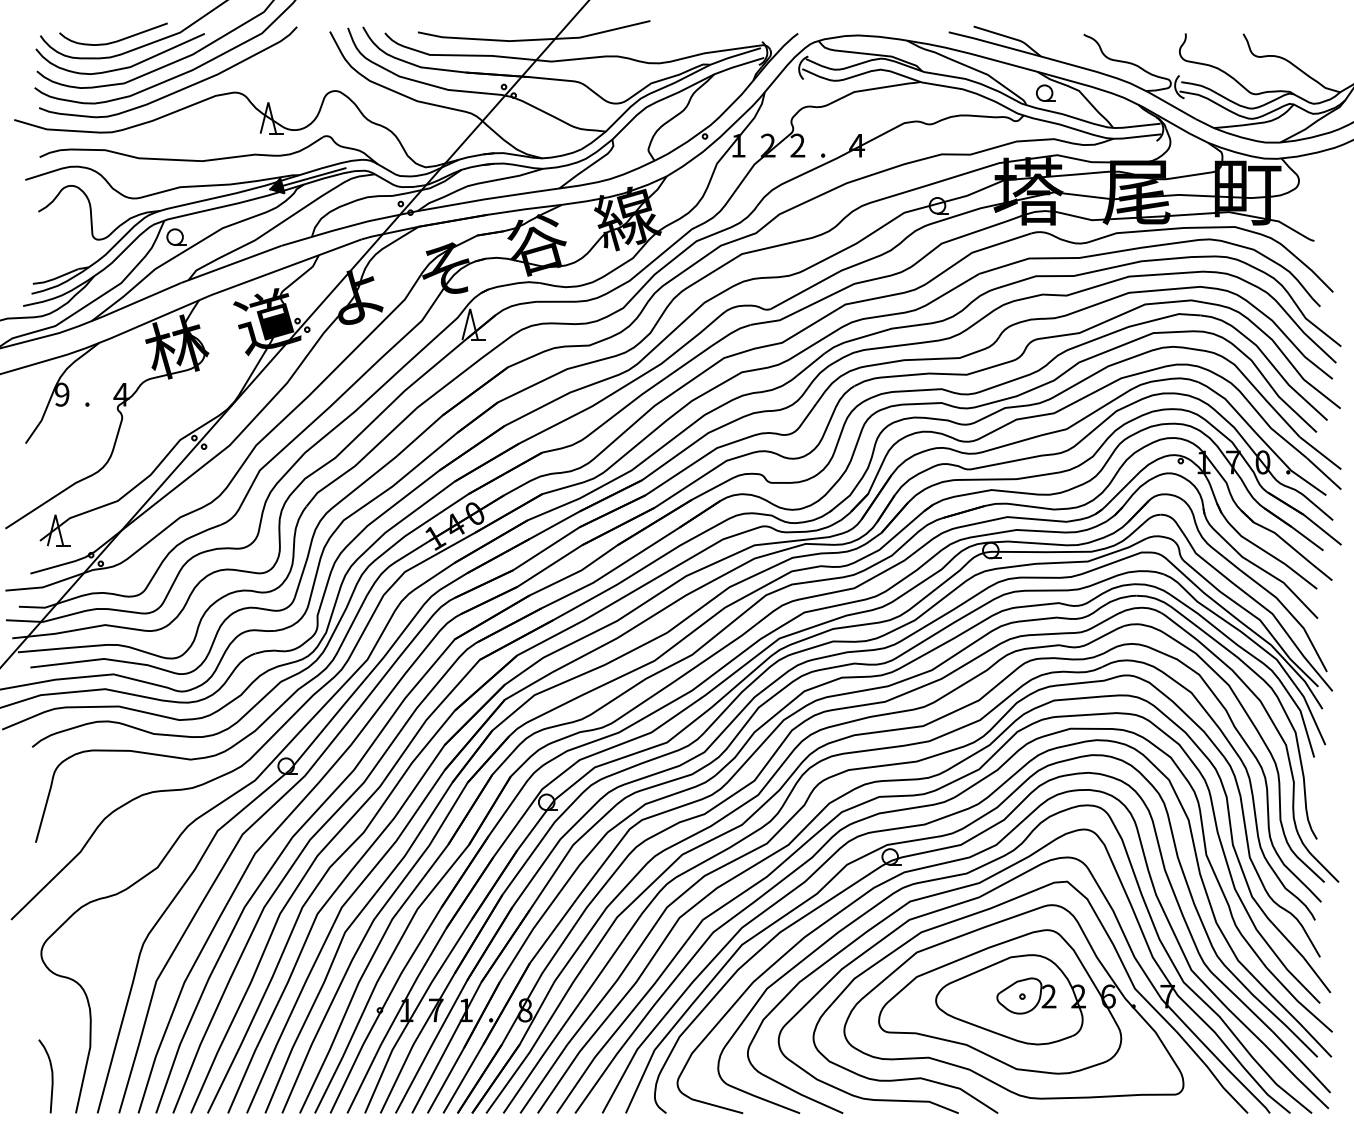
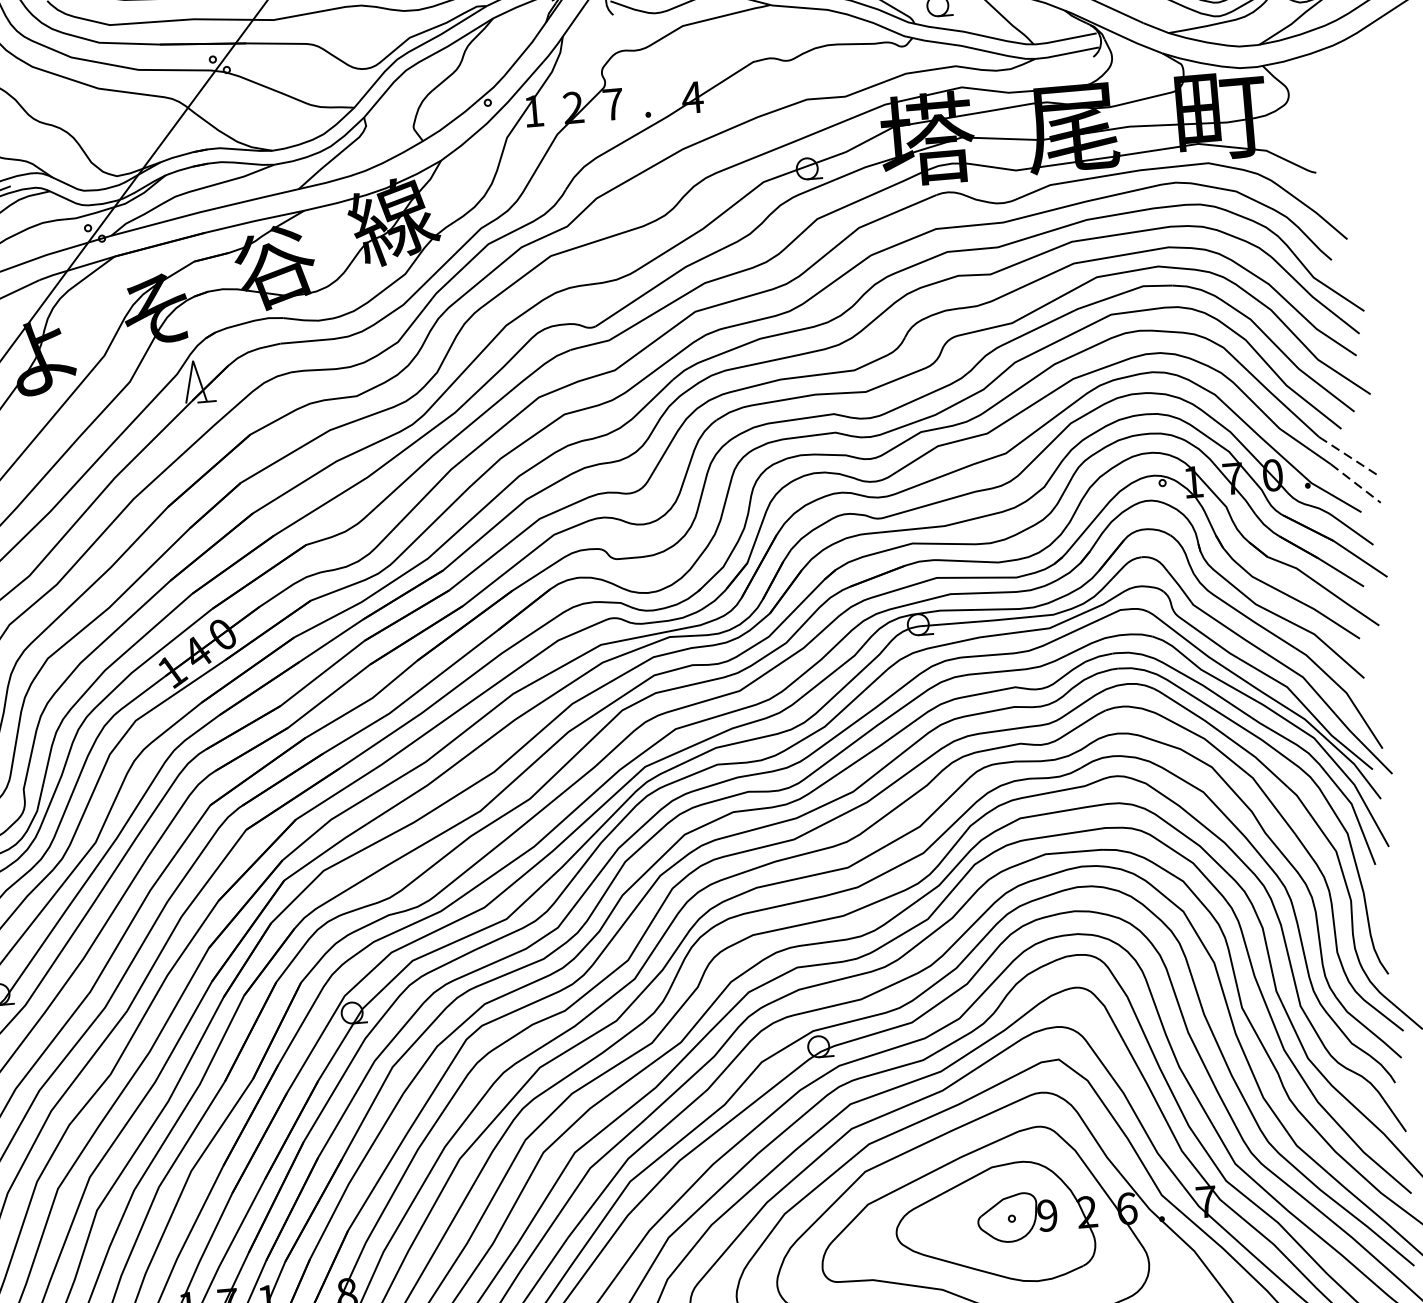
text: (797, 145) -> (612, 104), 2 -> 7
line: (1320, 453) -> (1348, 456), solid -> dashed
line: (1324, 474) -> (1356, 484), solid -> dashed
text: (1048, 996) -> (1046, 1215), 2 -> 9

